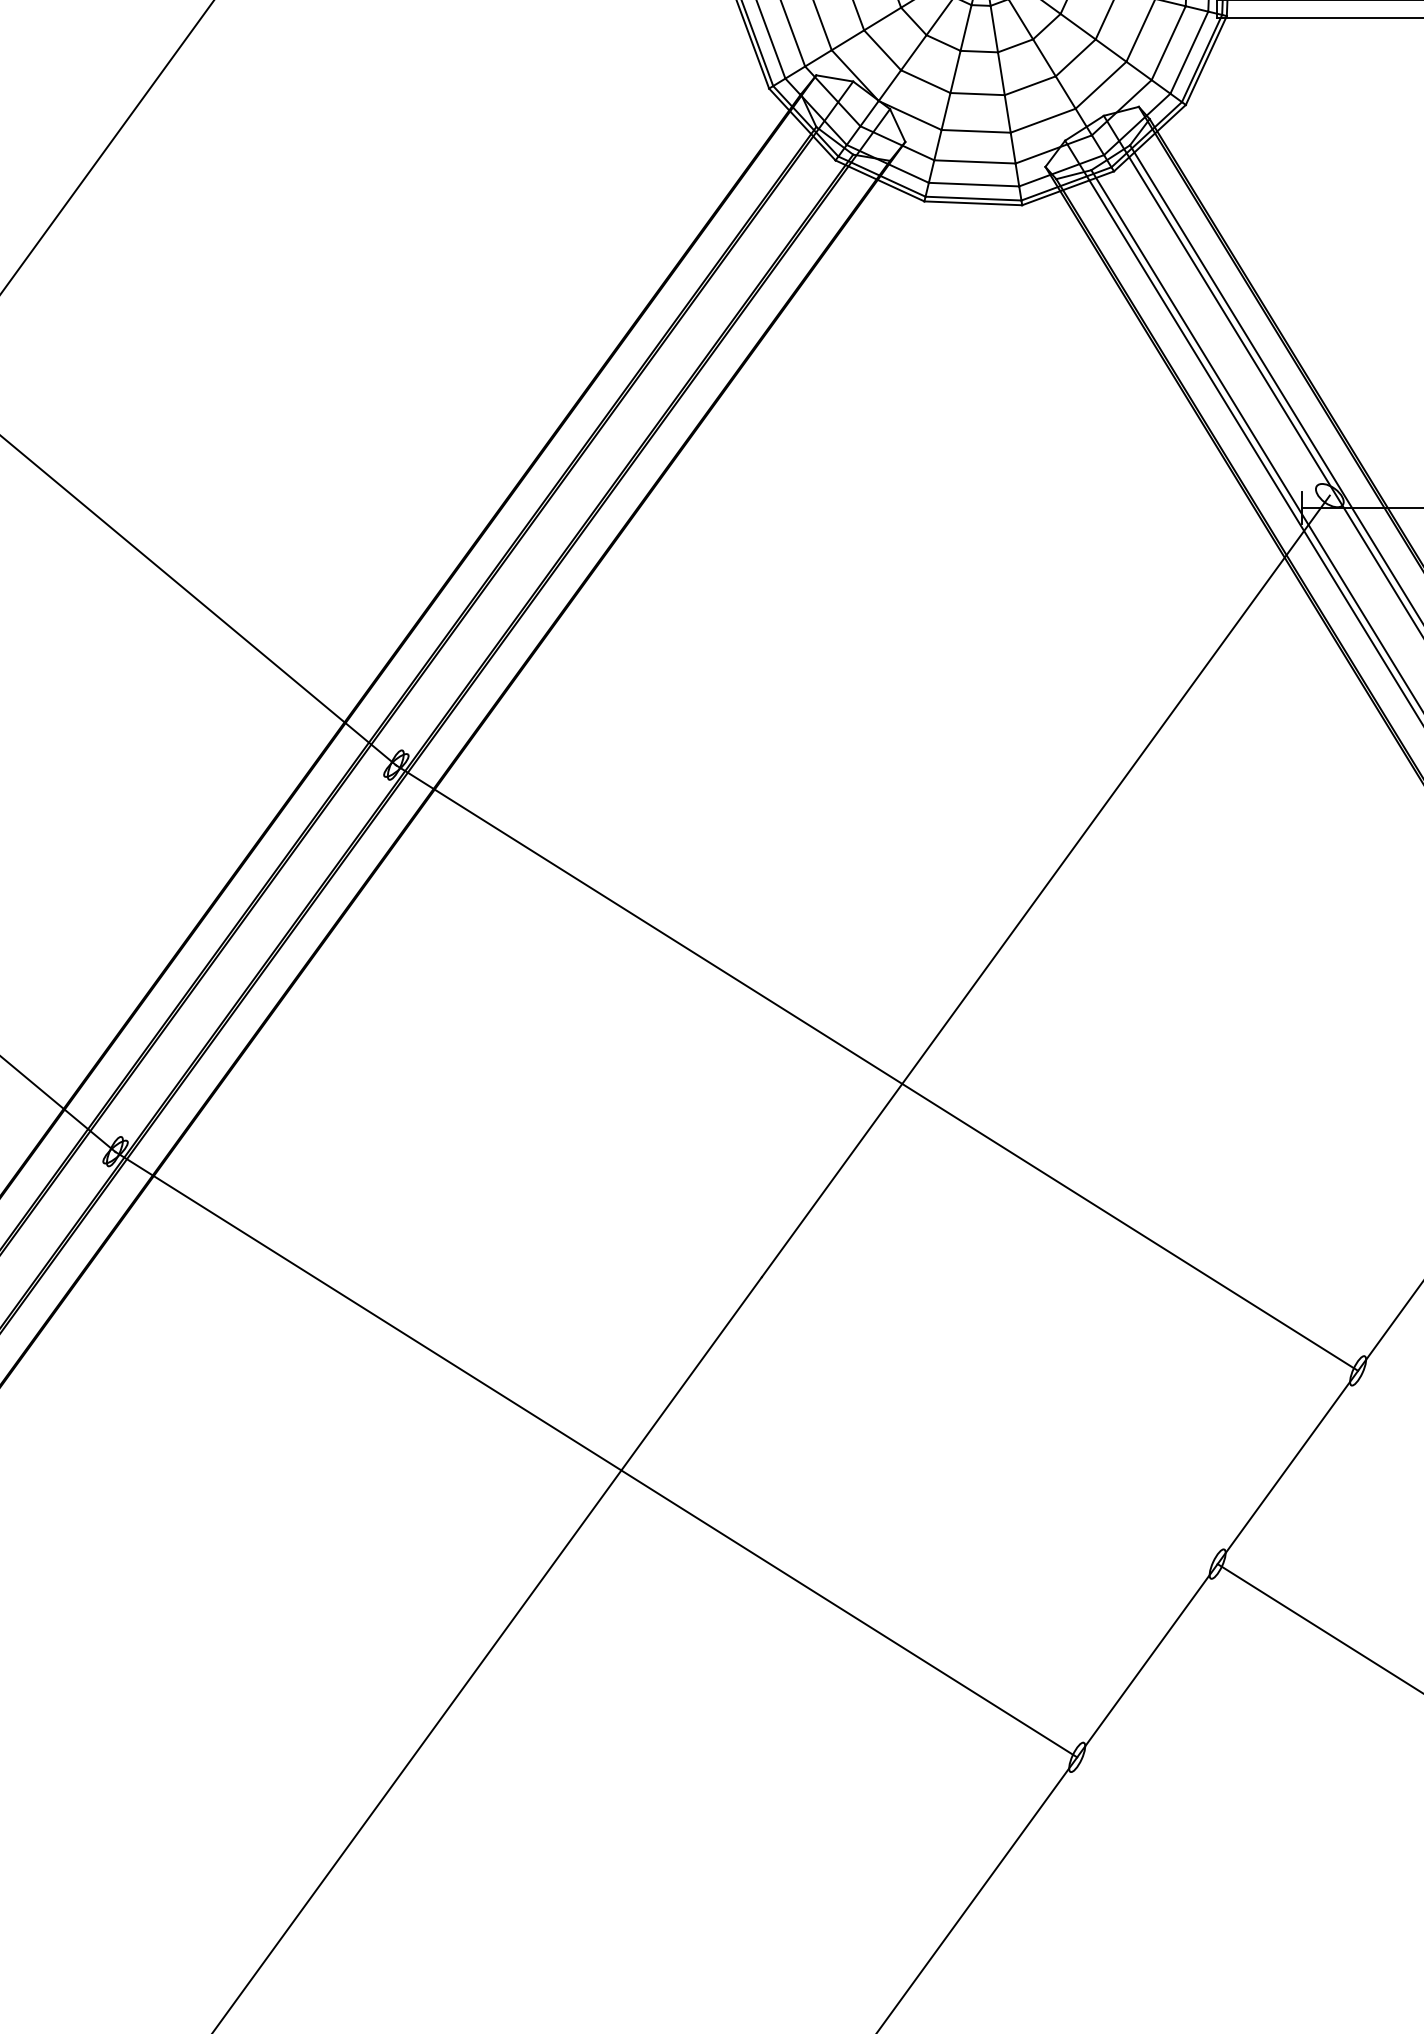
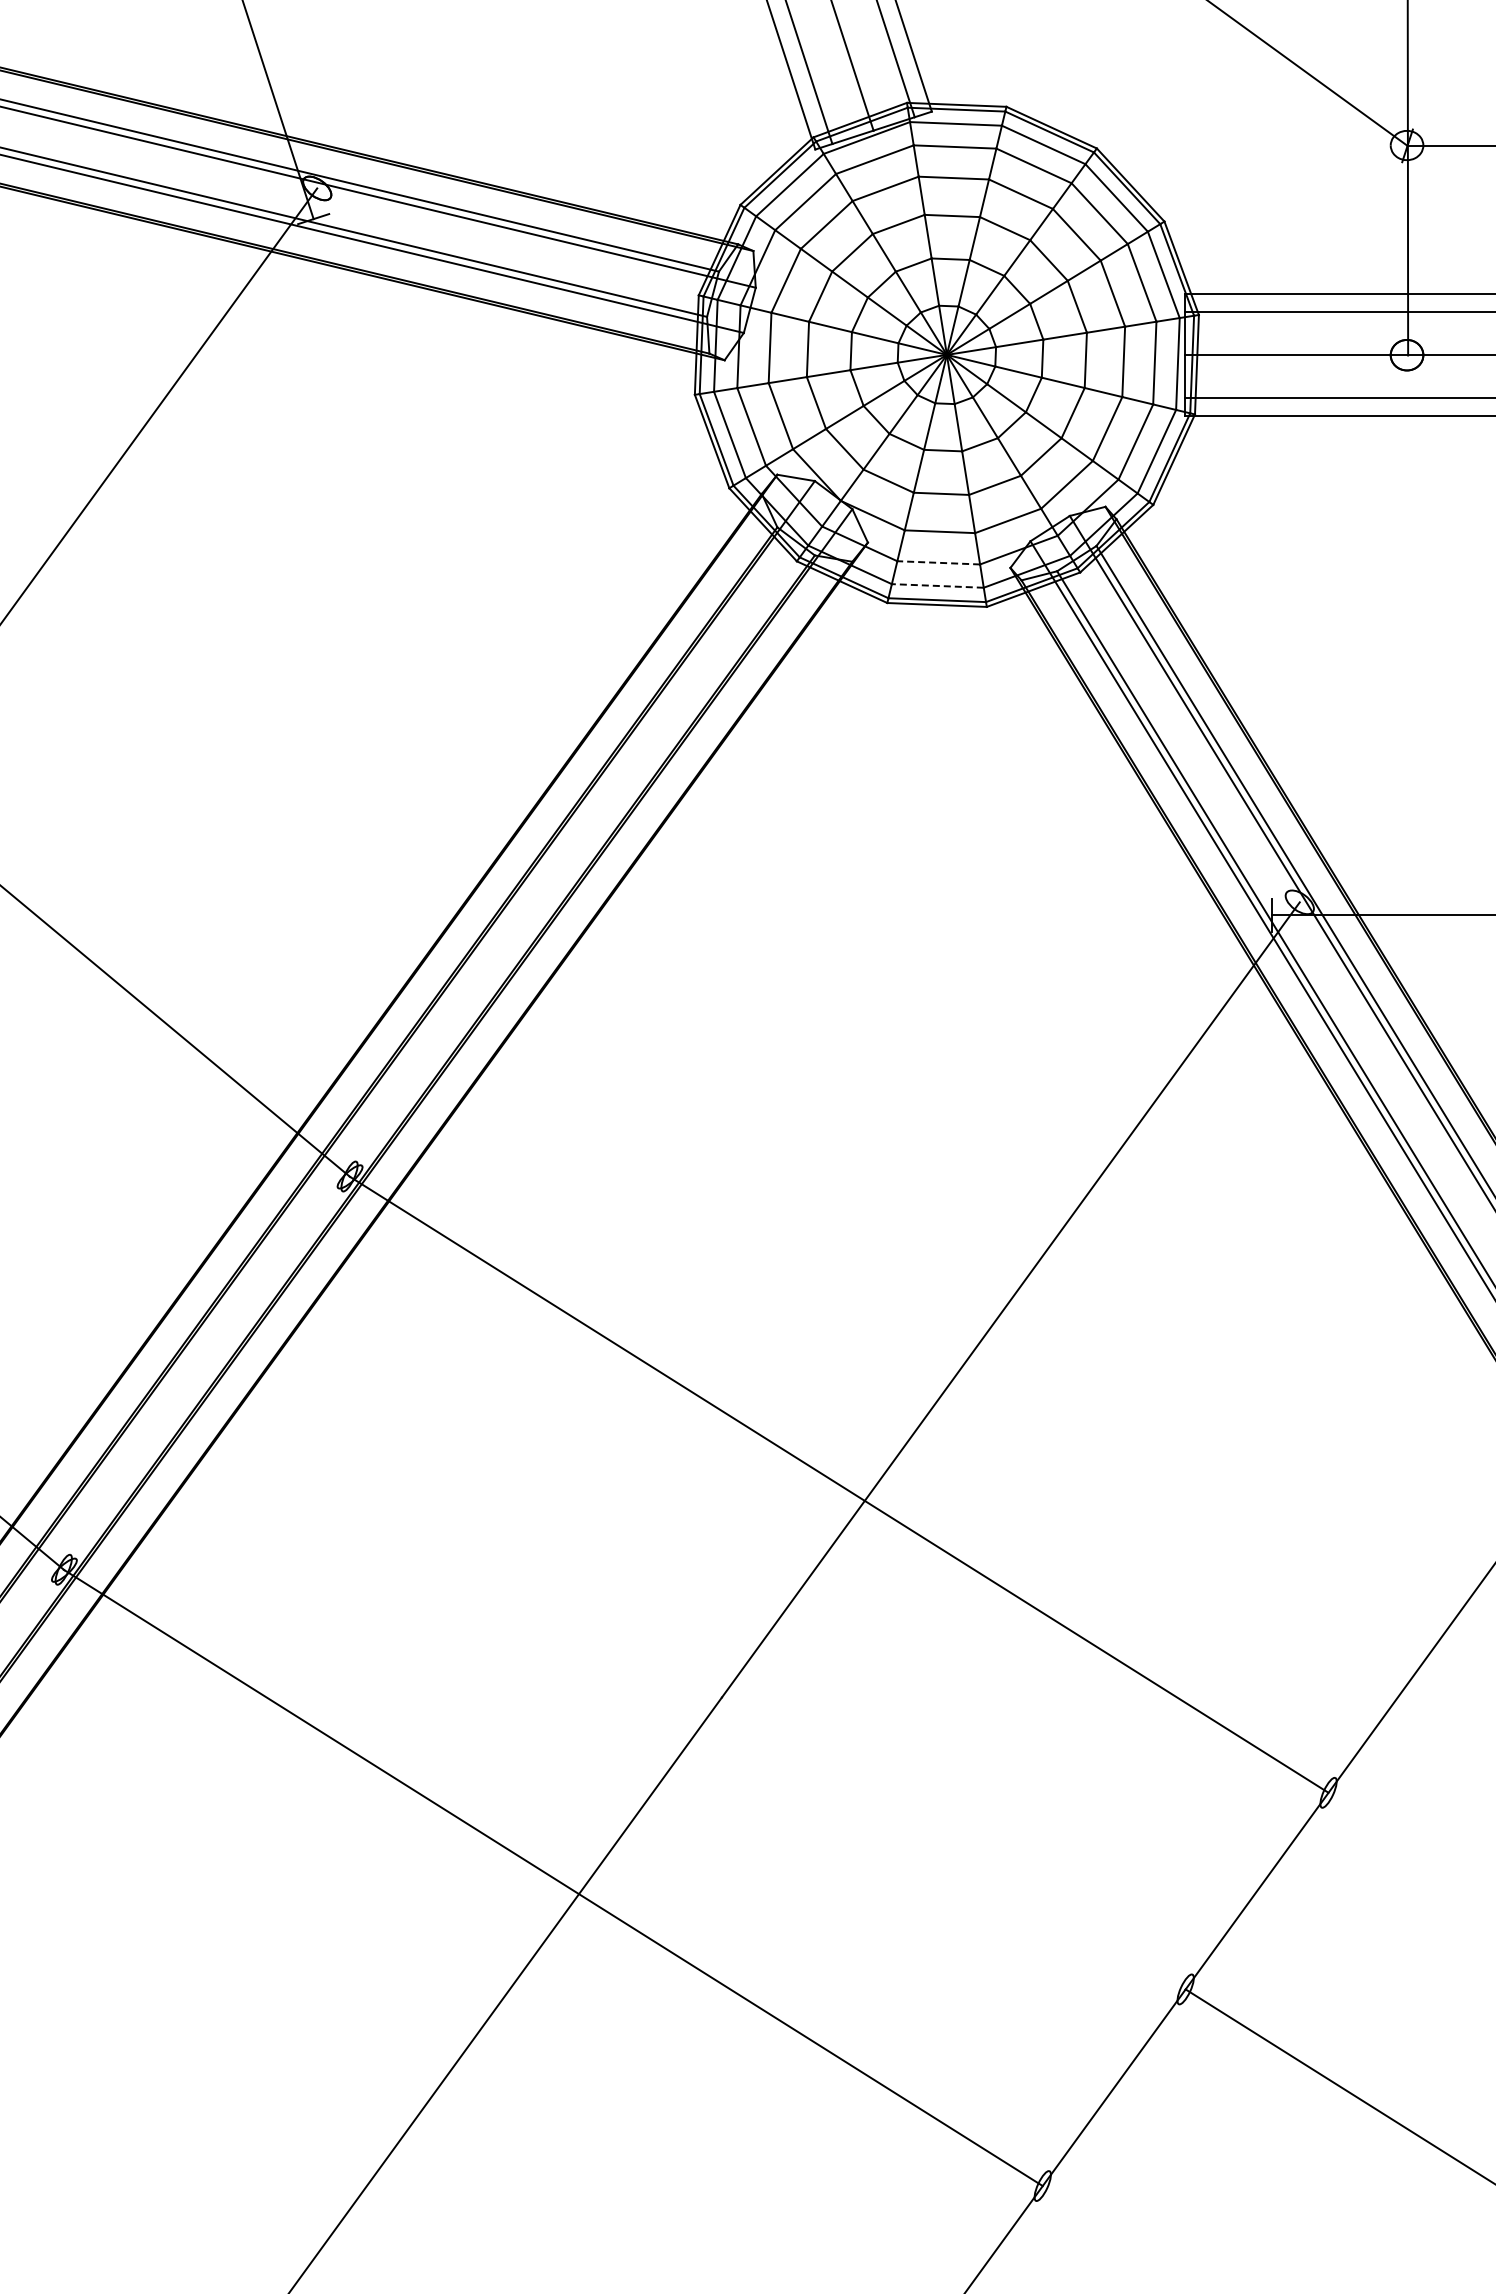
line: (974, 161) -> (938, 562), solid -> dashed
line: (973, 184) -> (937, 585), solid -> dashed

